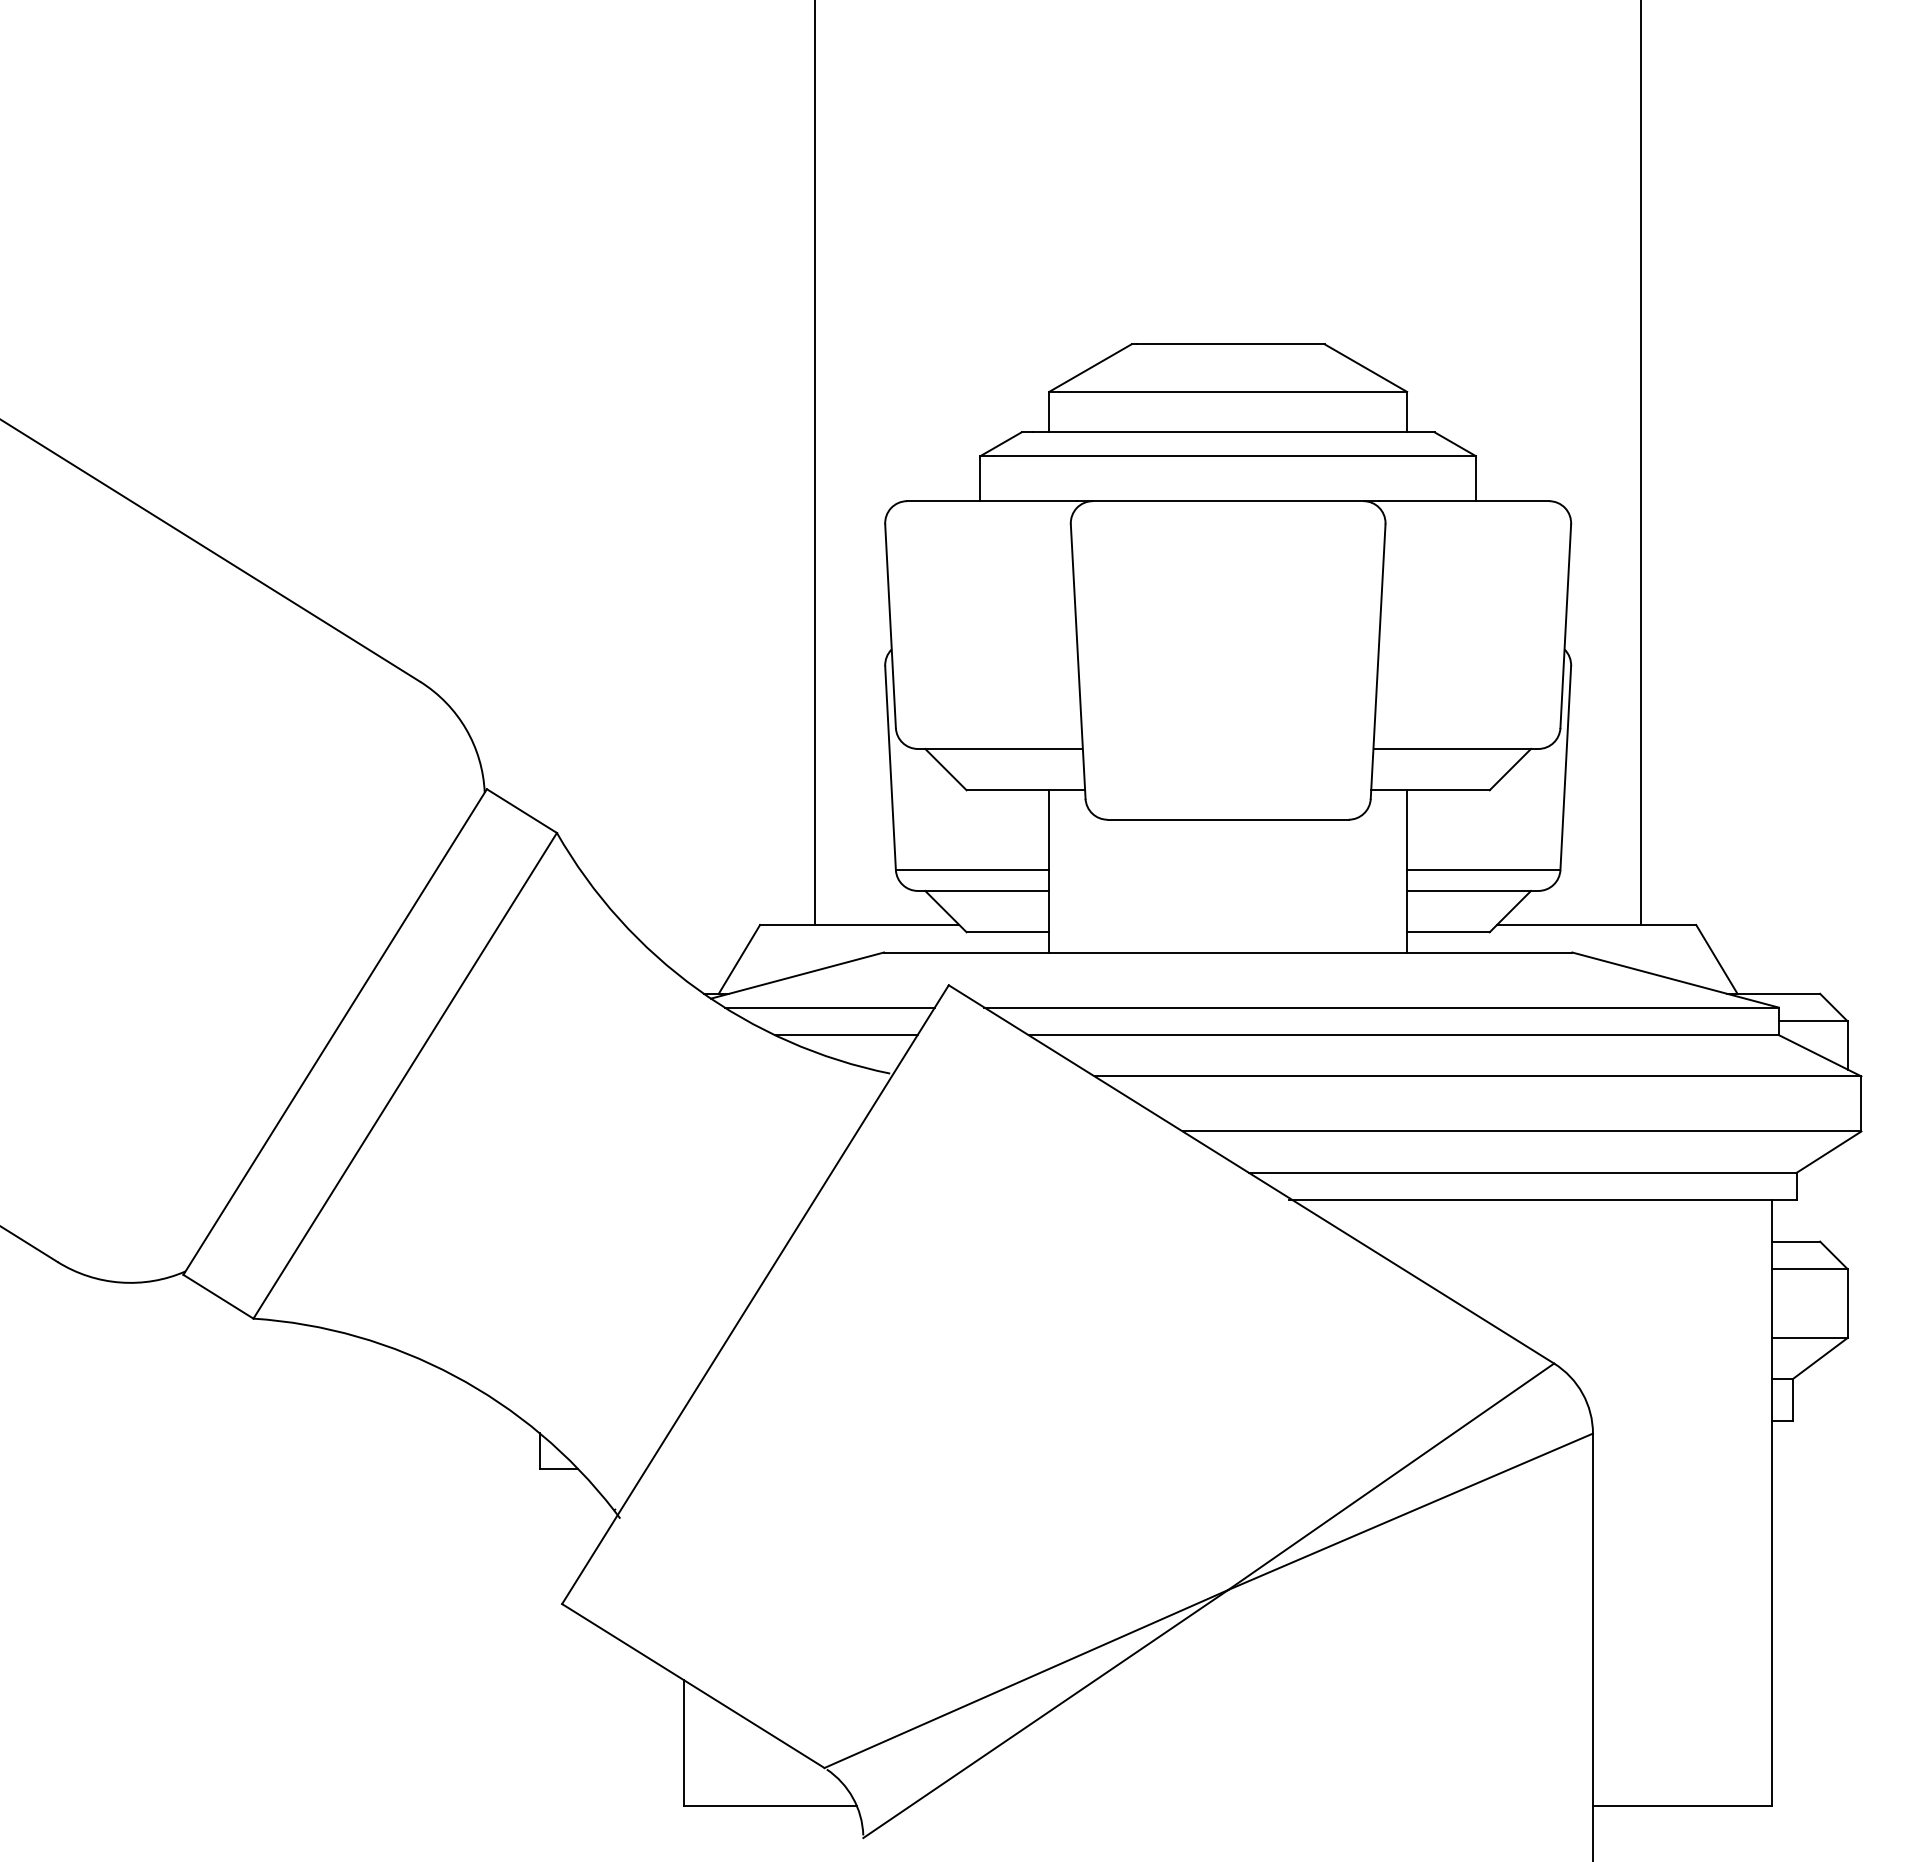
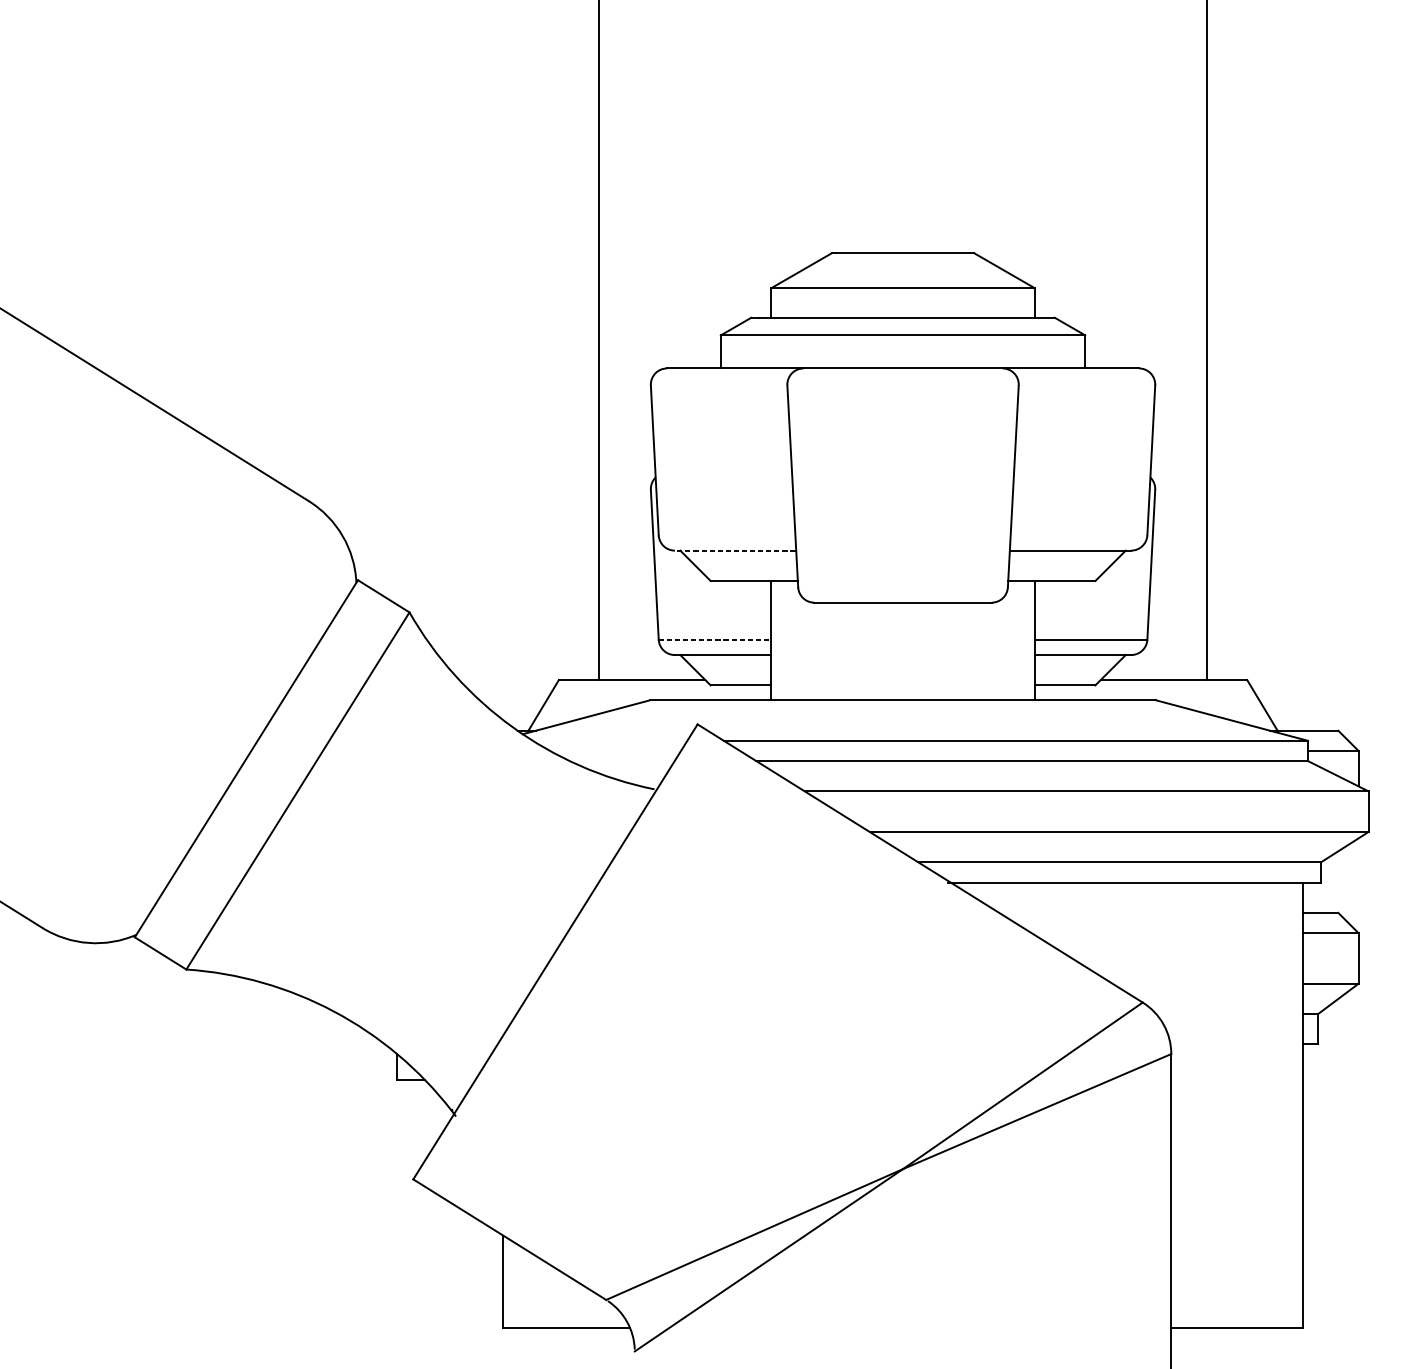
line: (999, 748) -> (734, 550), solid -> dashed
line: (972, 870) -> (715, 640), solid -> dashed
line: (829, 1007) -> (609, 740), removed
line: (845, 1035) -> (621, 761), removed

